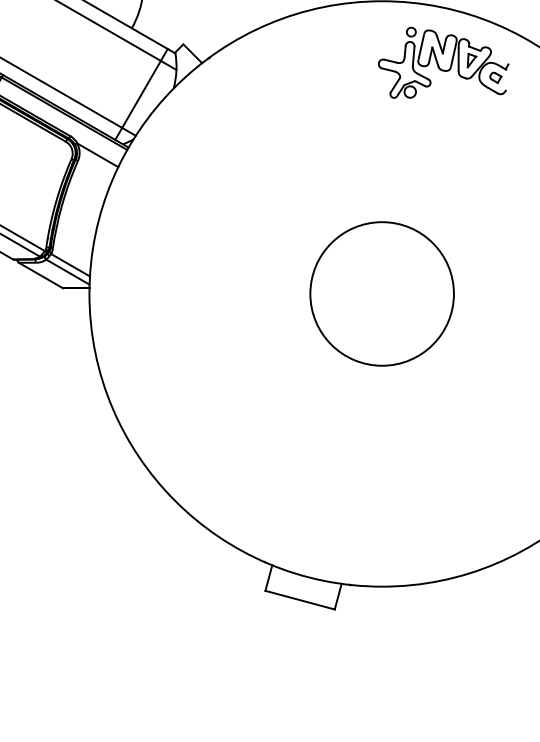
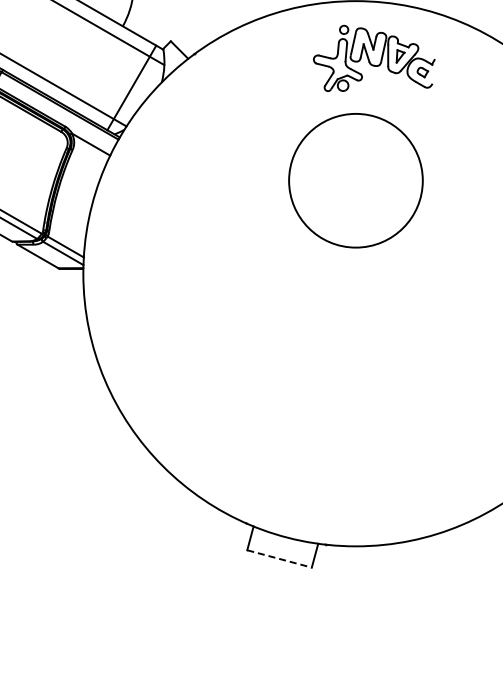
part: (443, 61) -> (374, 57), moved
circle: (381, 293) -> (355, 180), moved
line: (301, 600) -> (280, 559), solid -> dashed

